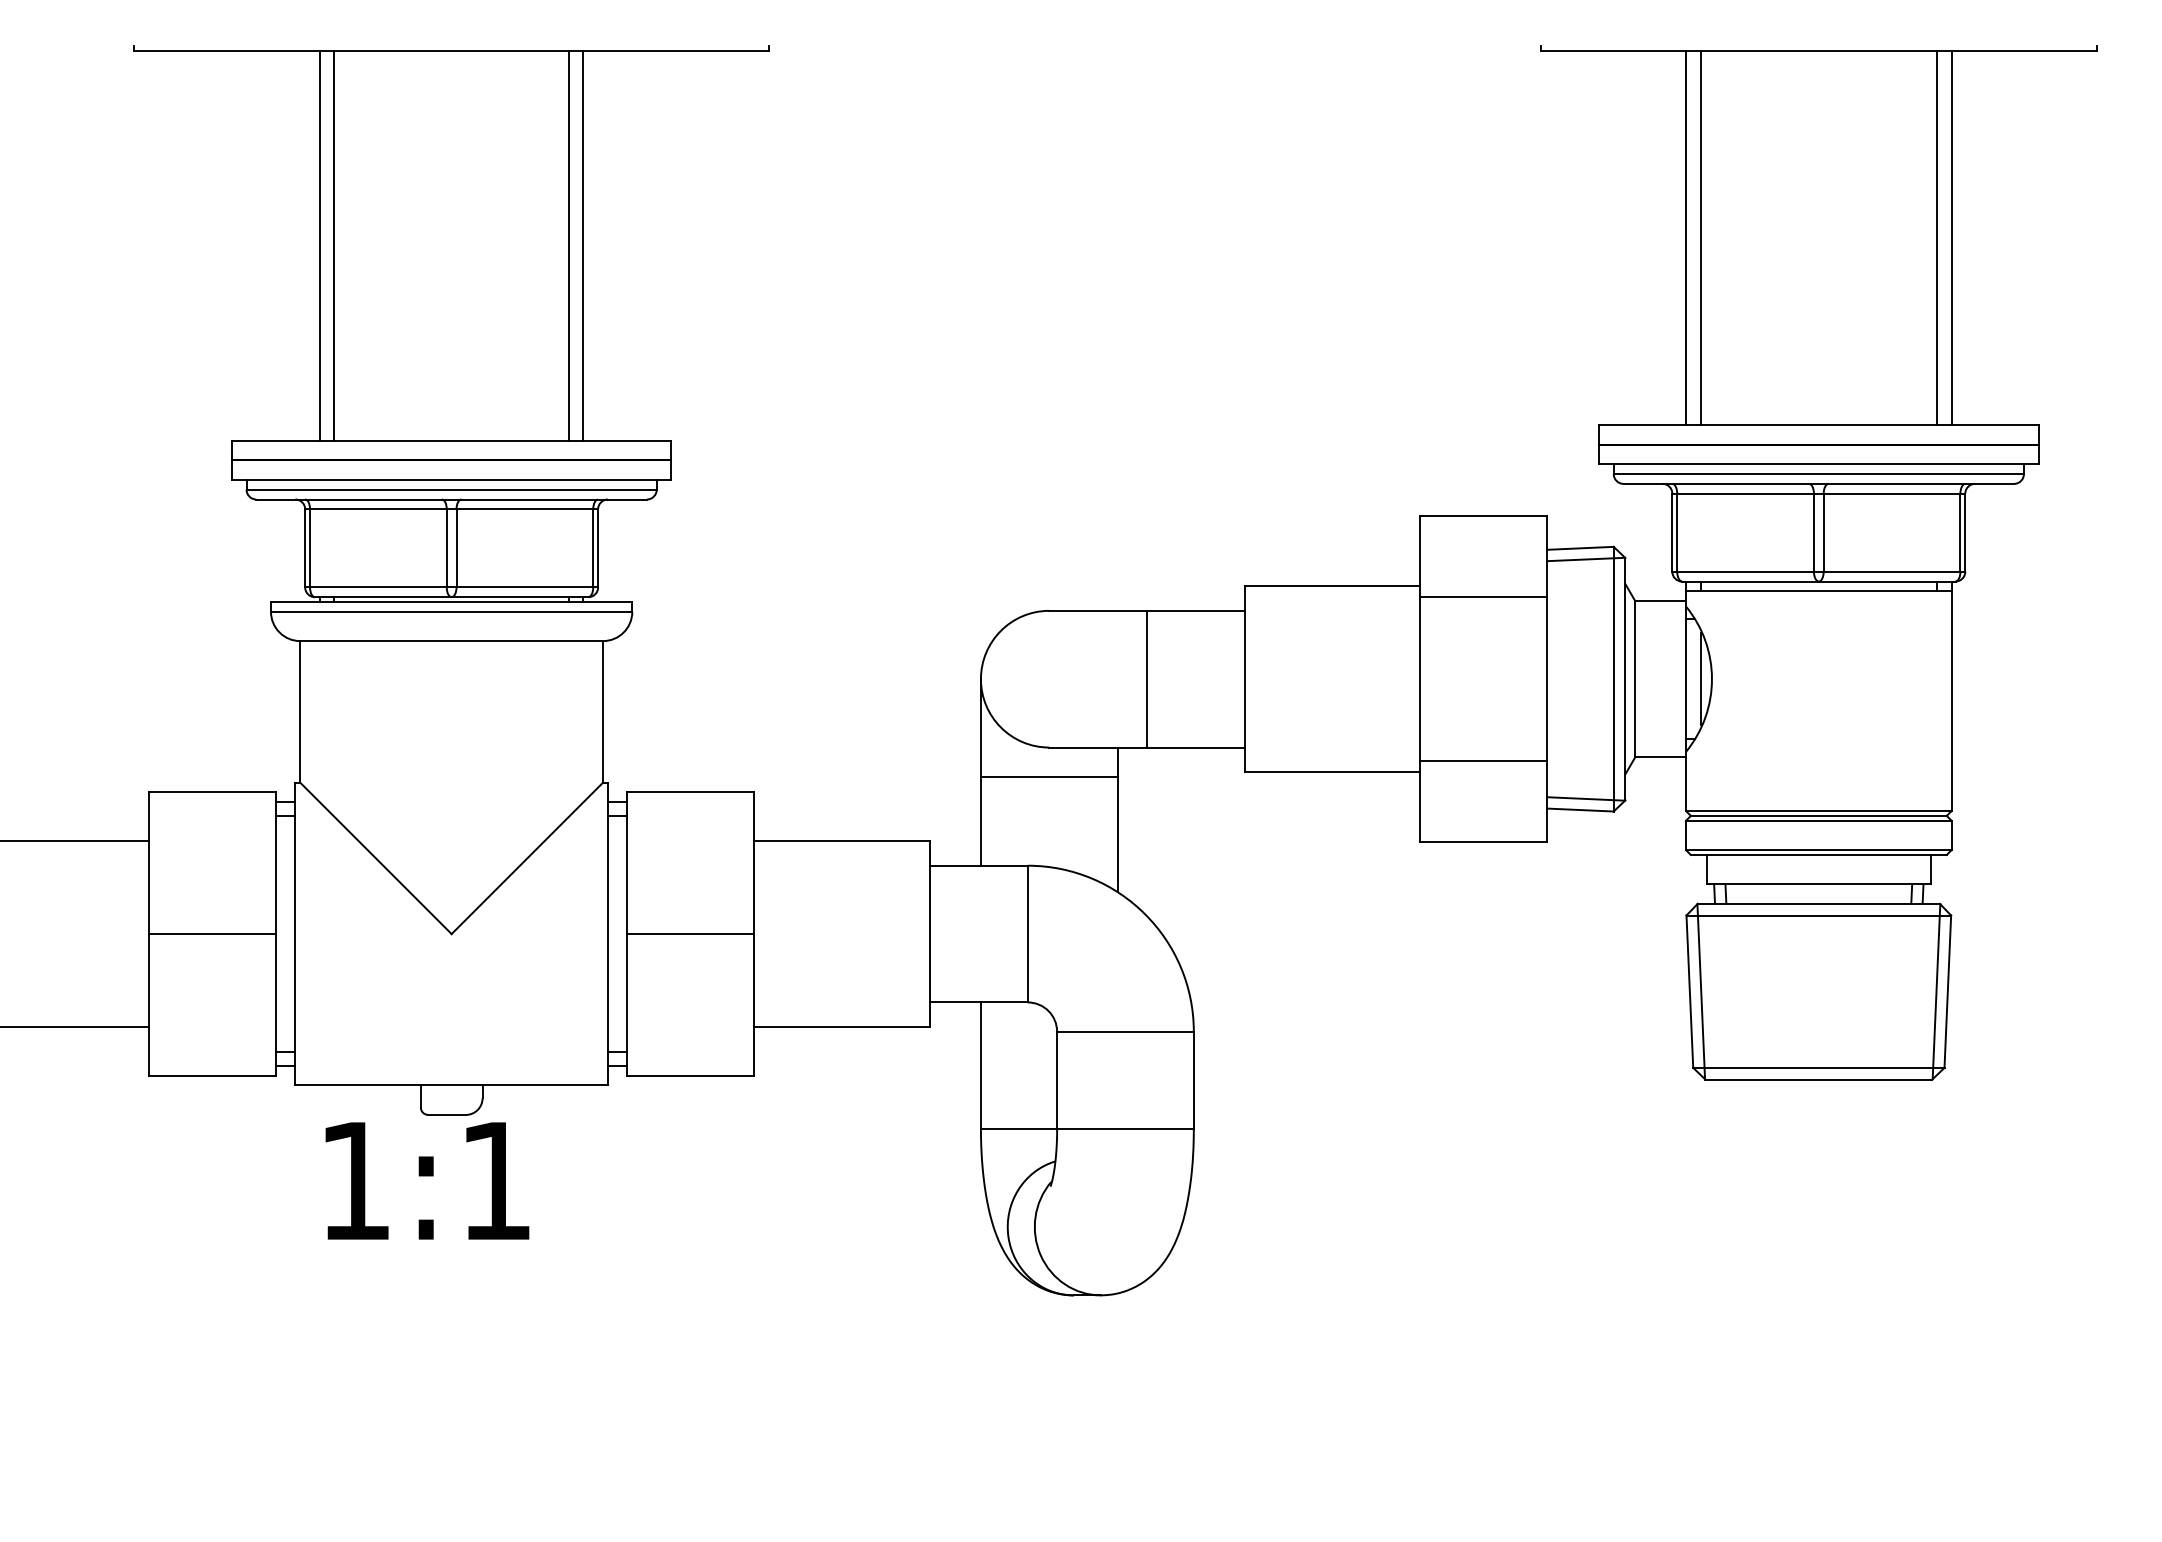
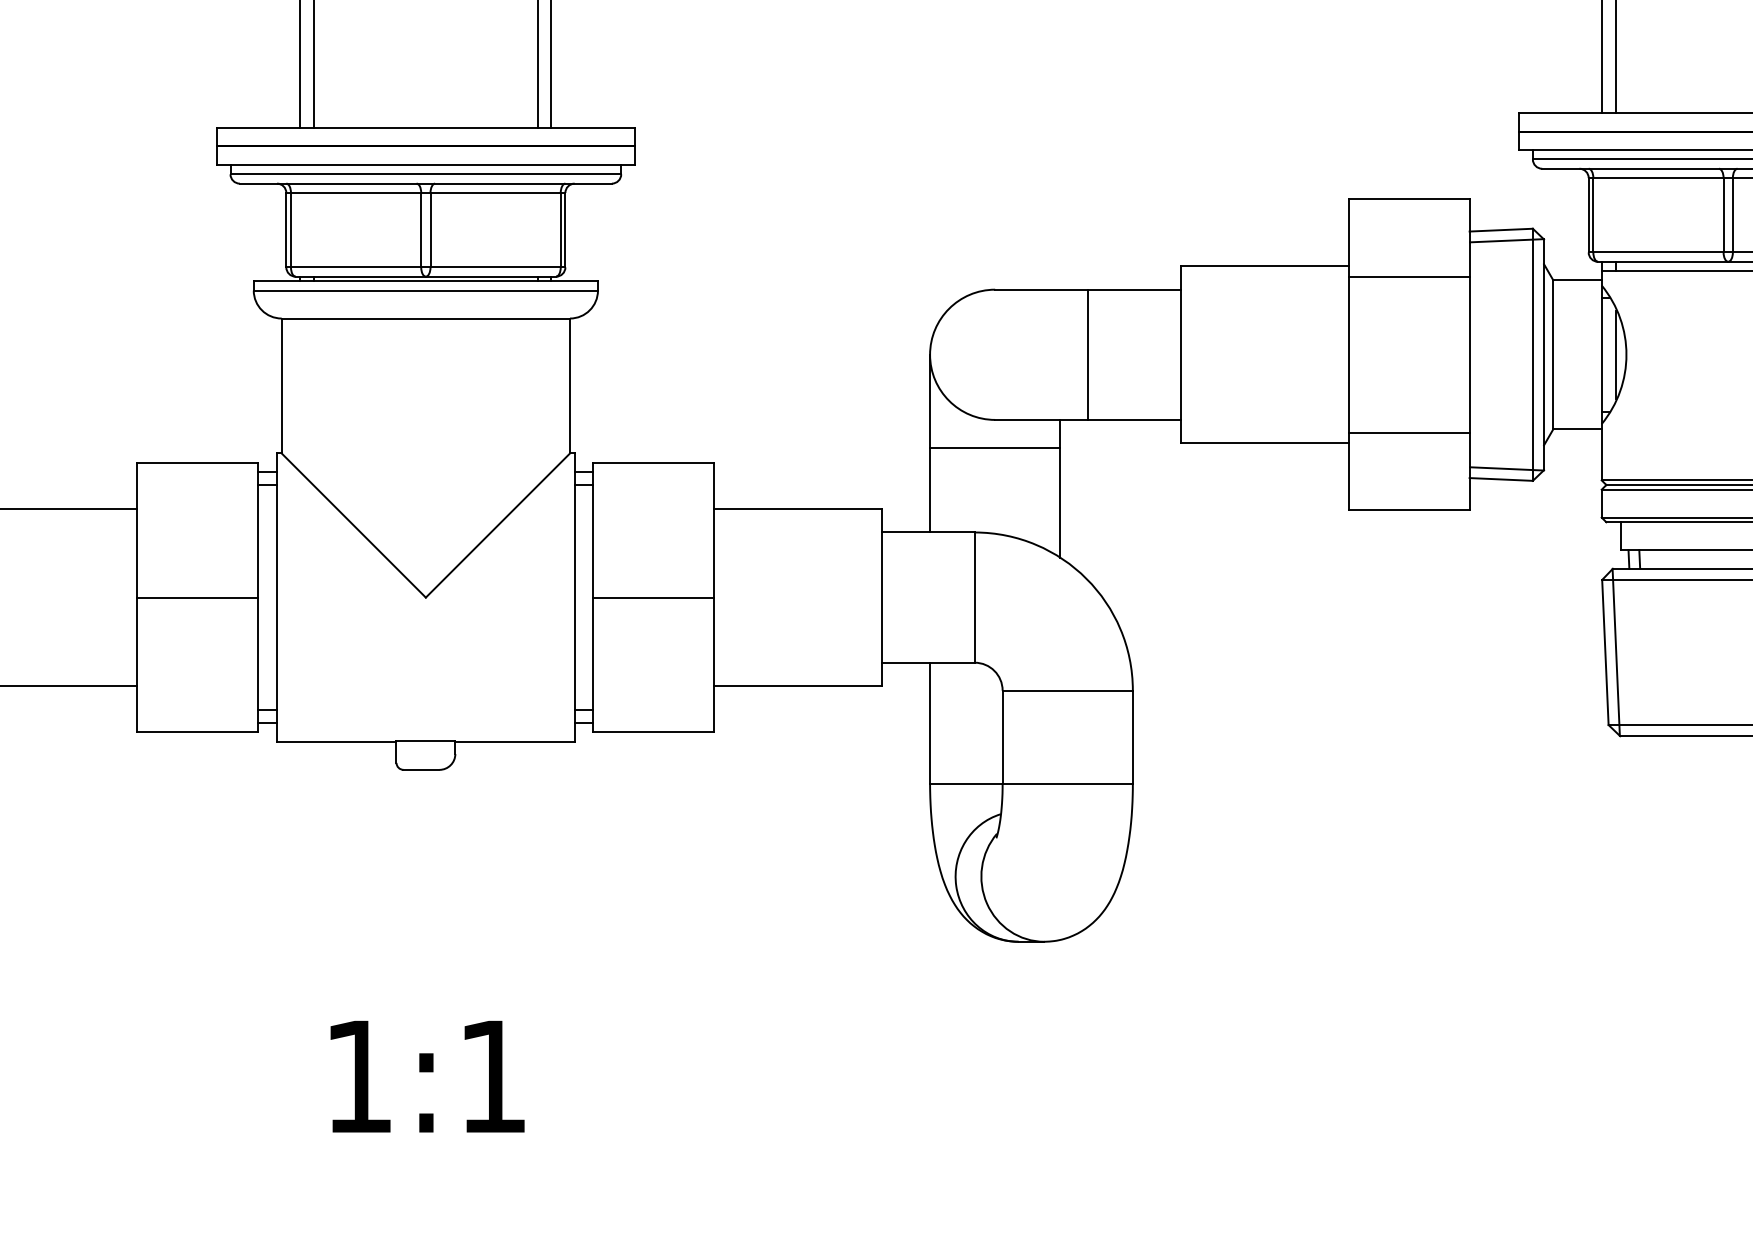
text: (427, 1180) -> (427, 1076), moved

